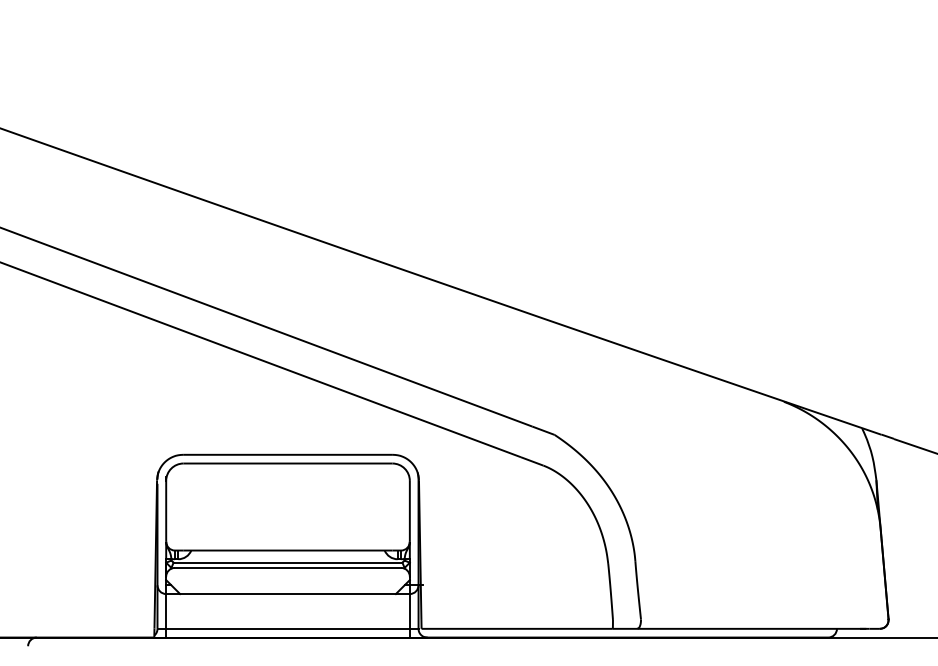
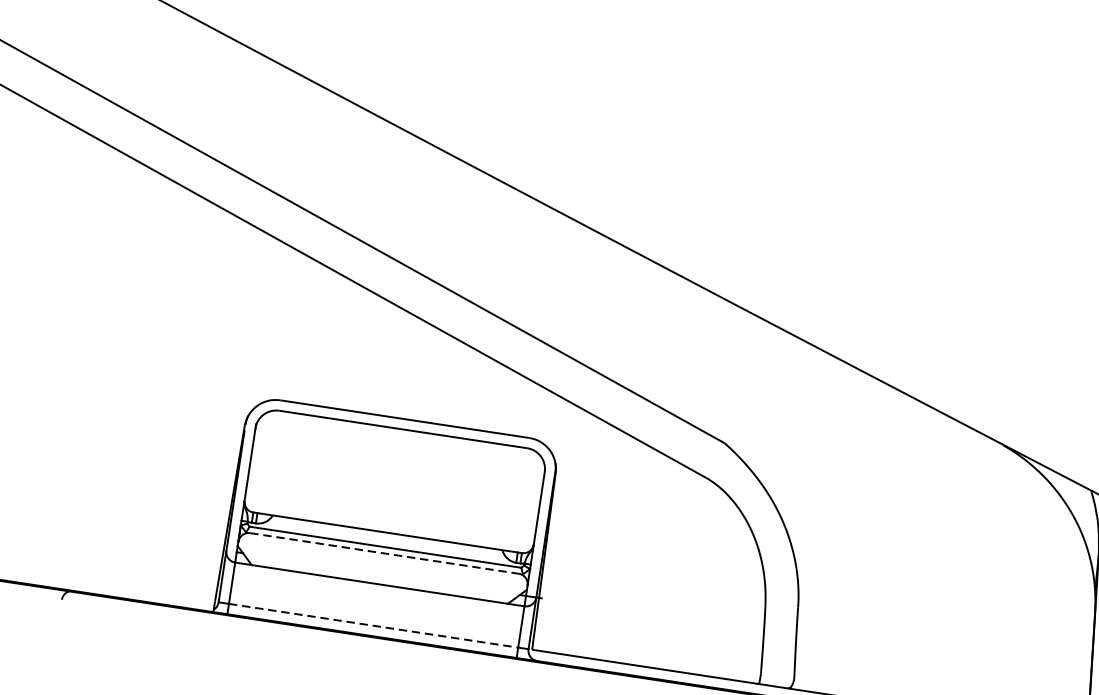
line: (288, 567) -> (385, 553), solid -> dashed
line: (288, 628) -> (374, 625), solid -> dashed

